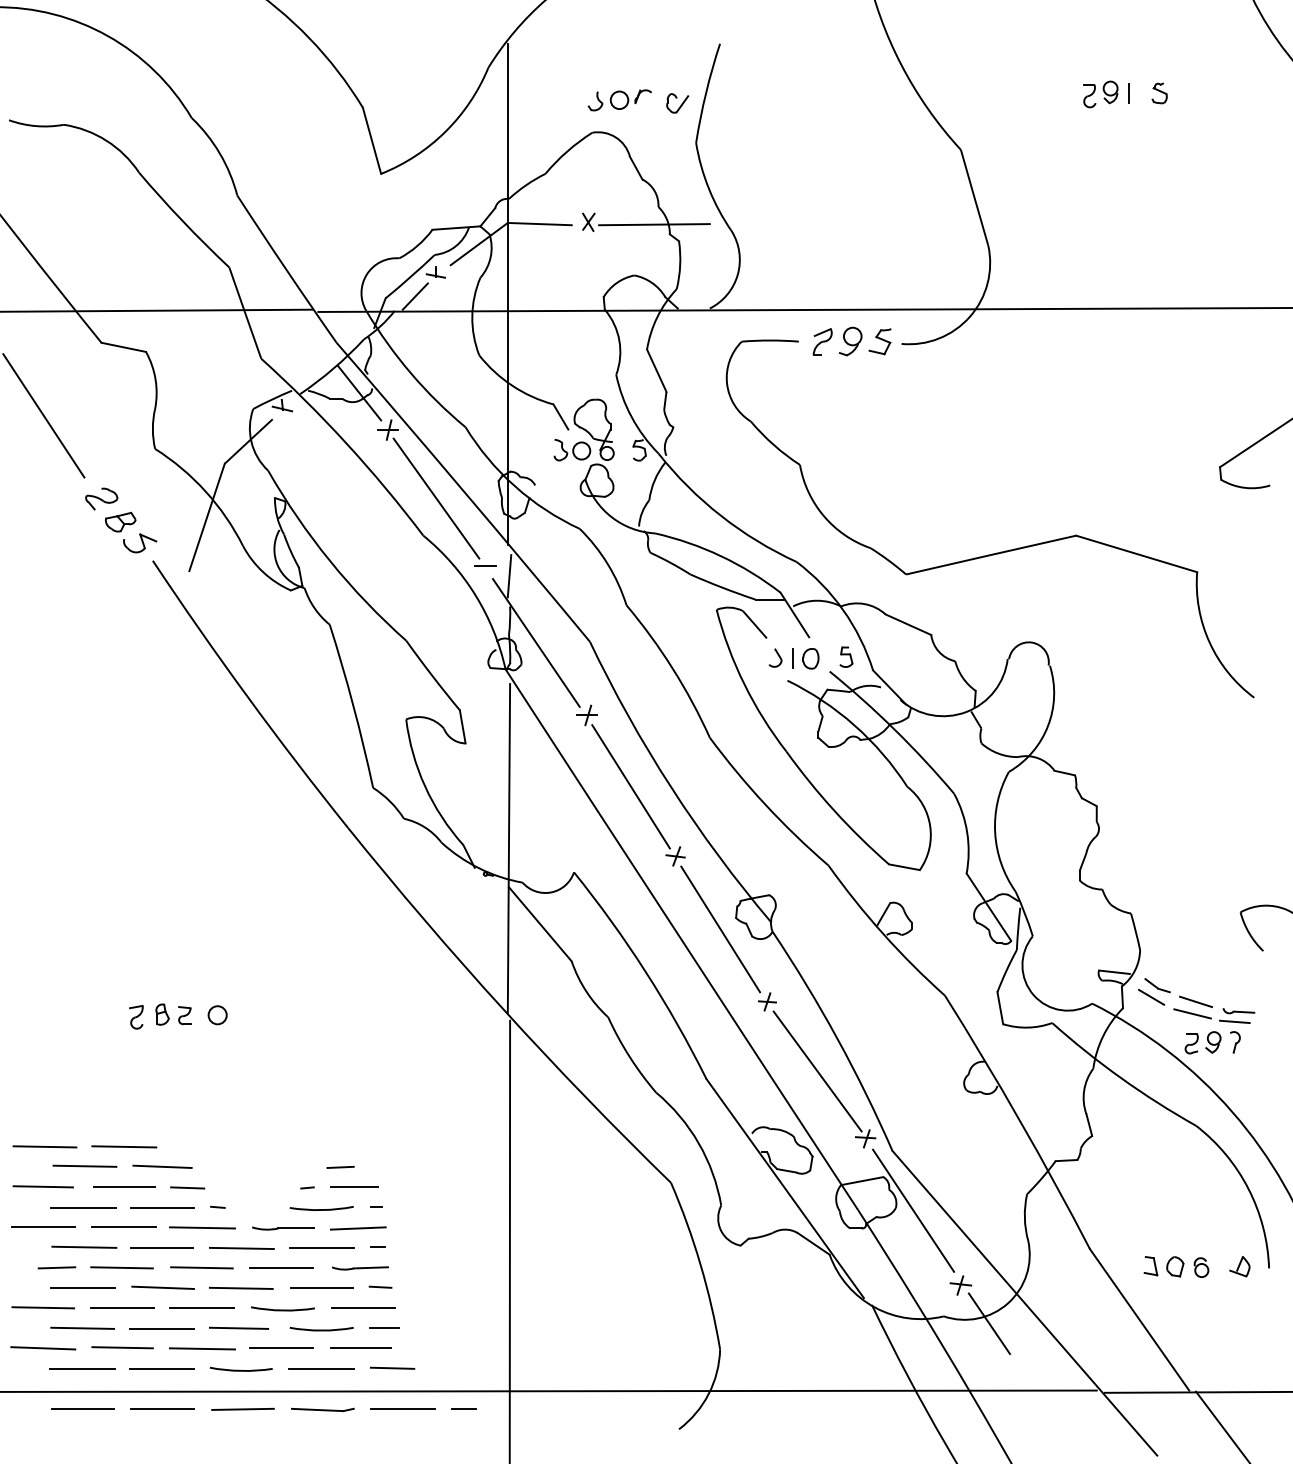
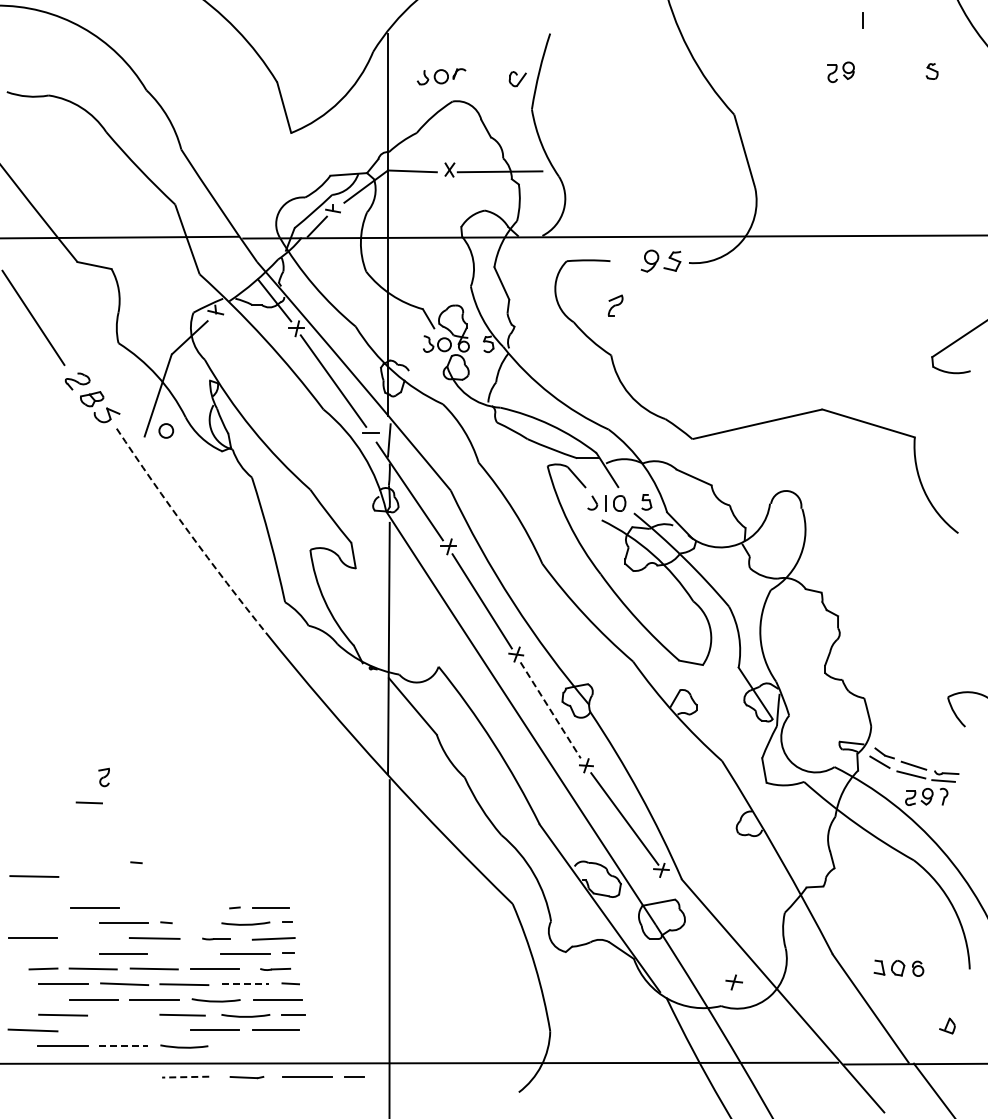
line: (1128, 93) -> (862, 20), moved
part: (1158, 93) -> (931, 71), moved
part: (619, 99) -> (441, 76), moved
part: (822, 342) -> (615, 305), moved
arc: (248, 696) -> (189, 532), solid -> dashed
line: (720, 929) -> (550, 710), solid -> dashed
part: (173, 1014) -> (132, 775), removed
circle: (217, 1014) -> (166, 430), moved
line: (178, 1128) -> (136, 862), added
line: (123, 1146) -> (94, 876), removed
line: (84, 1165) -> (64, 890), removed
line: (161, 1166) -> (123, 891), removed
line: (340, 1166) -> (260, 891), removed
line: (42, 1186) -> (32, 906), removed
line: (186, 1187) -> (88, 802), moved
line: (83, 1207) -> (63, 922), removed
line: (914, 1210) -> (698, 925), removed
line: (123, 1227) -> (94, 938), removed
part: (283, 1227) -> (216, 938), size x0.6
line: (84, 1246) -> (64, 952), removed
line: (241, 1247) -> (184, 953), removed
part: (1239, 1265) -> (947, 1025), moved
part: (360, 1268) -> (275, 969), size x0.7
line: (321, 1288) -> (245, 984), solid -> dashed
line: (42, 1307) -> (32, 999), removed
line: (988, 1323) -> (755, 1011), removed
line: (161, 1328) -> (123, 1015), removed
line: (122, 1347) -> (93, 1029), removed
line: (202, 1348) -> (154, 1030), removed
line: (391, 1367) -> (299, 1045), removed
line: (162, 1369) -> (124, 1046), solid -> dashed
line: (321, 1369) -> (245, 1046), removed
line: (83, 1408) -> (63, 1076), removed
line: (162, 1408) -> (124, 1076), removed
line: (242, 1409) -> (185, 1077), solid -> dashed
part: (322, 1409) -> (246, 1077), size x0.7

